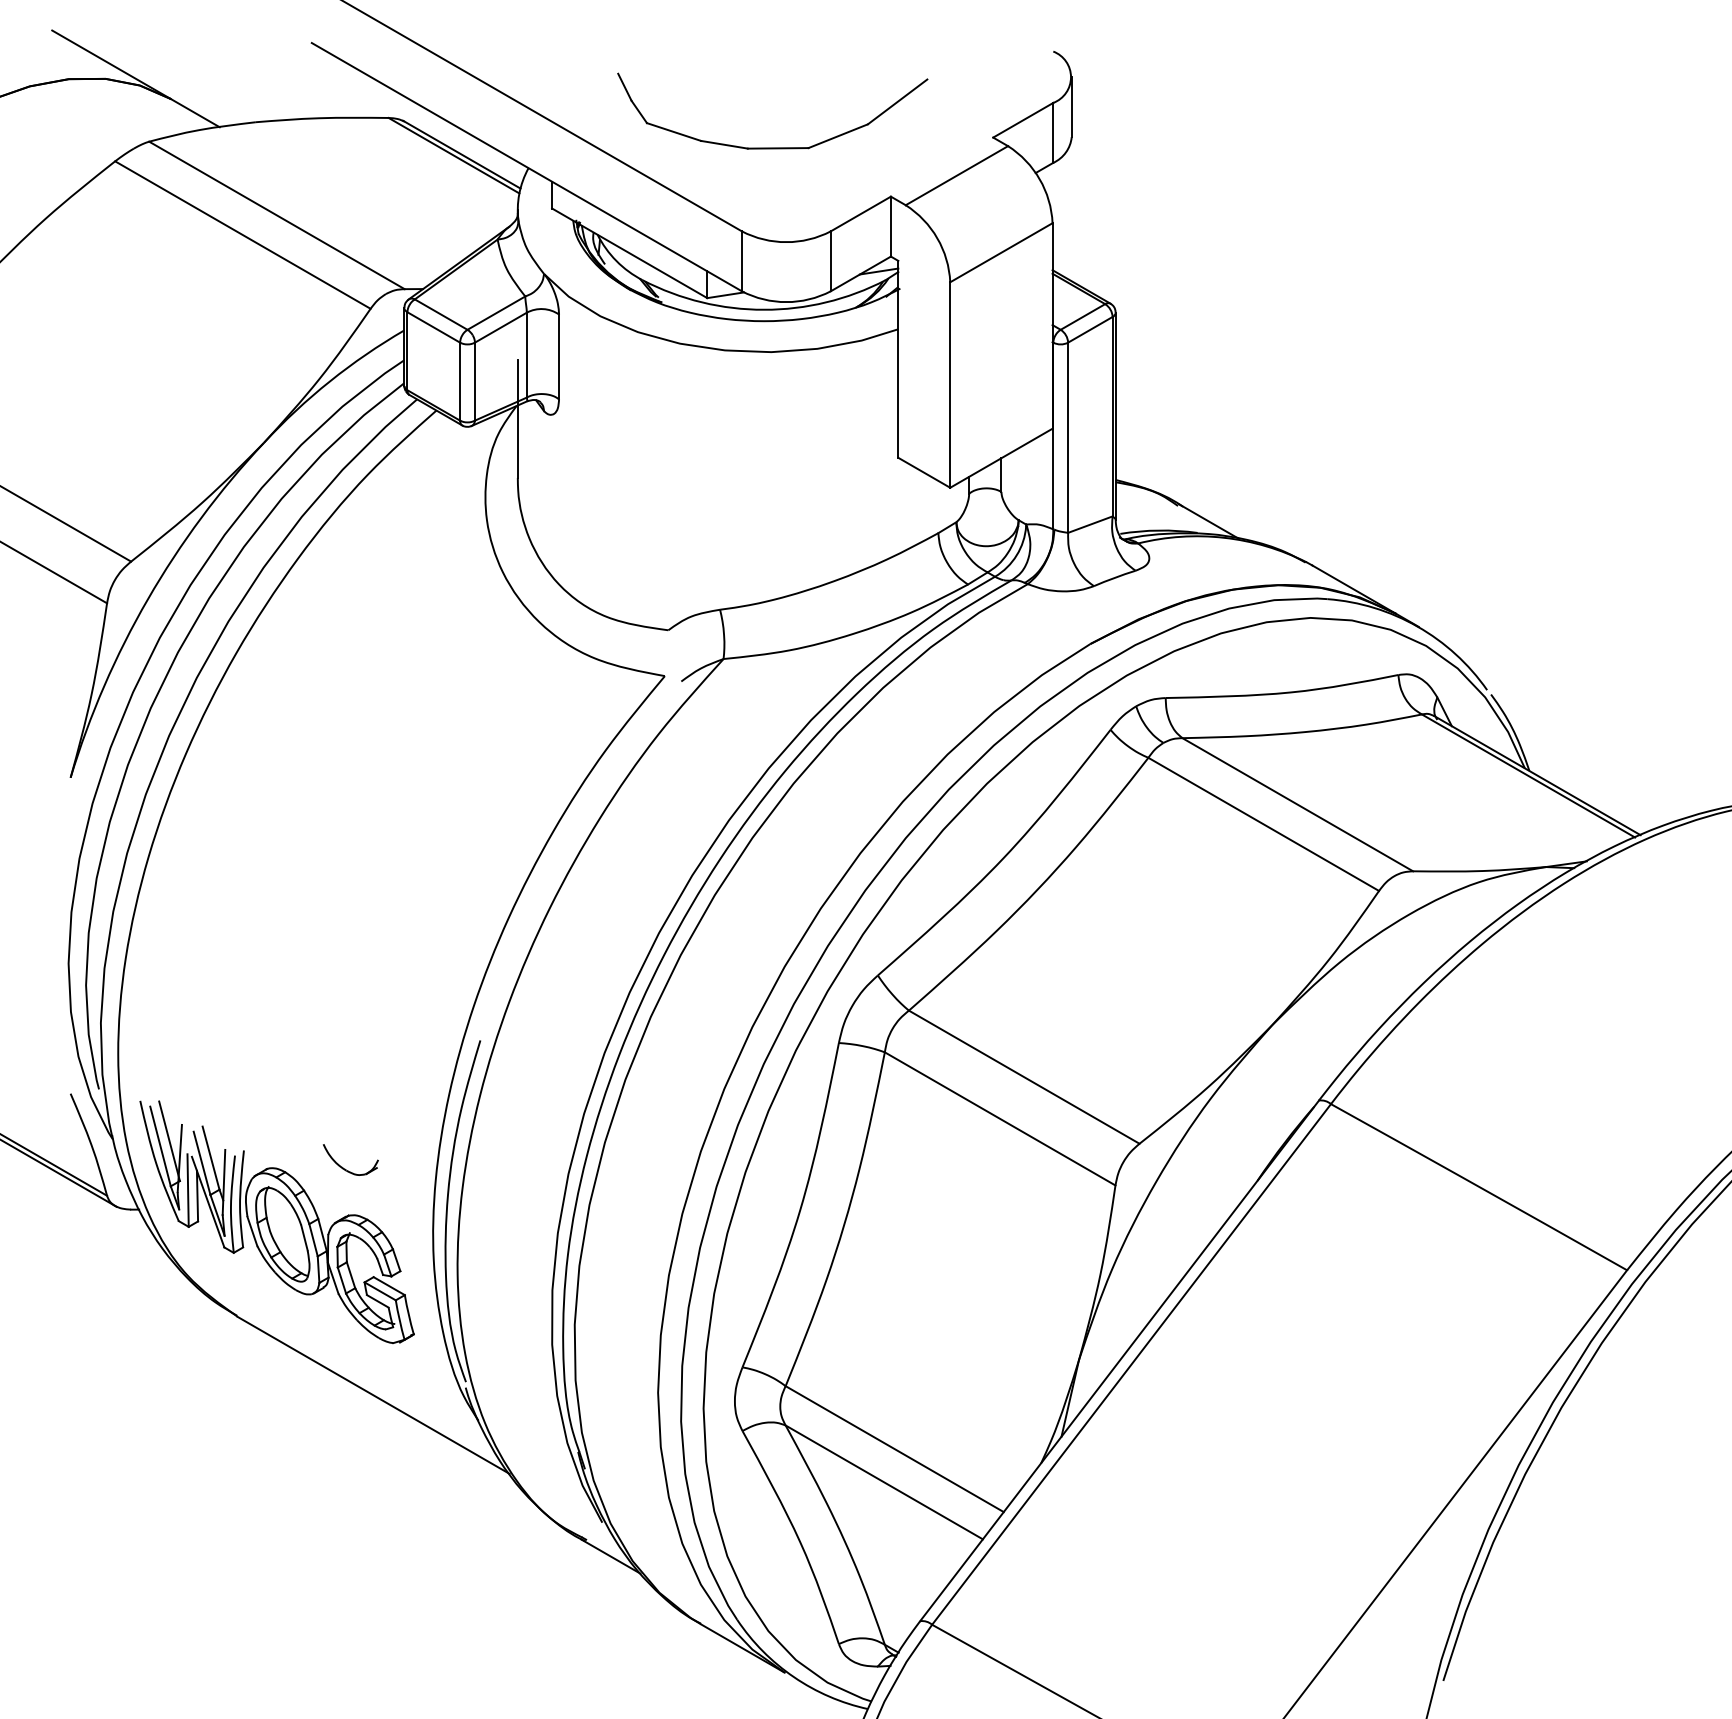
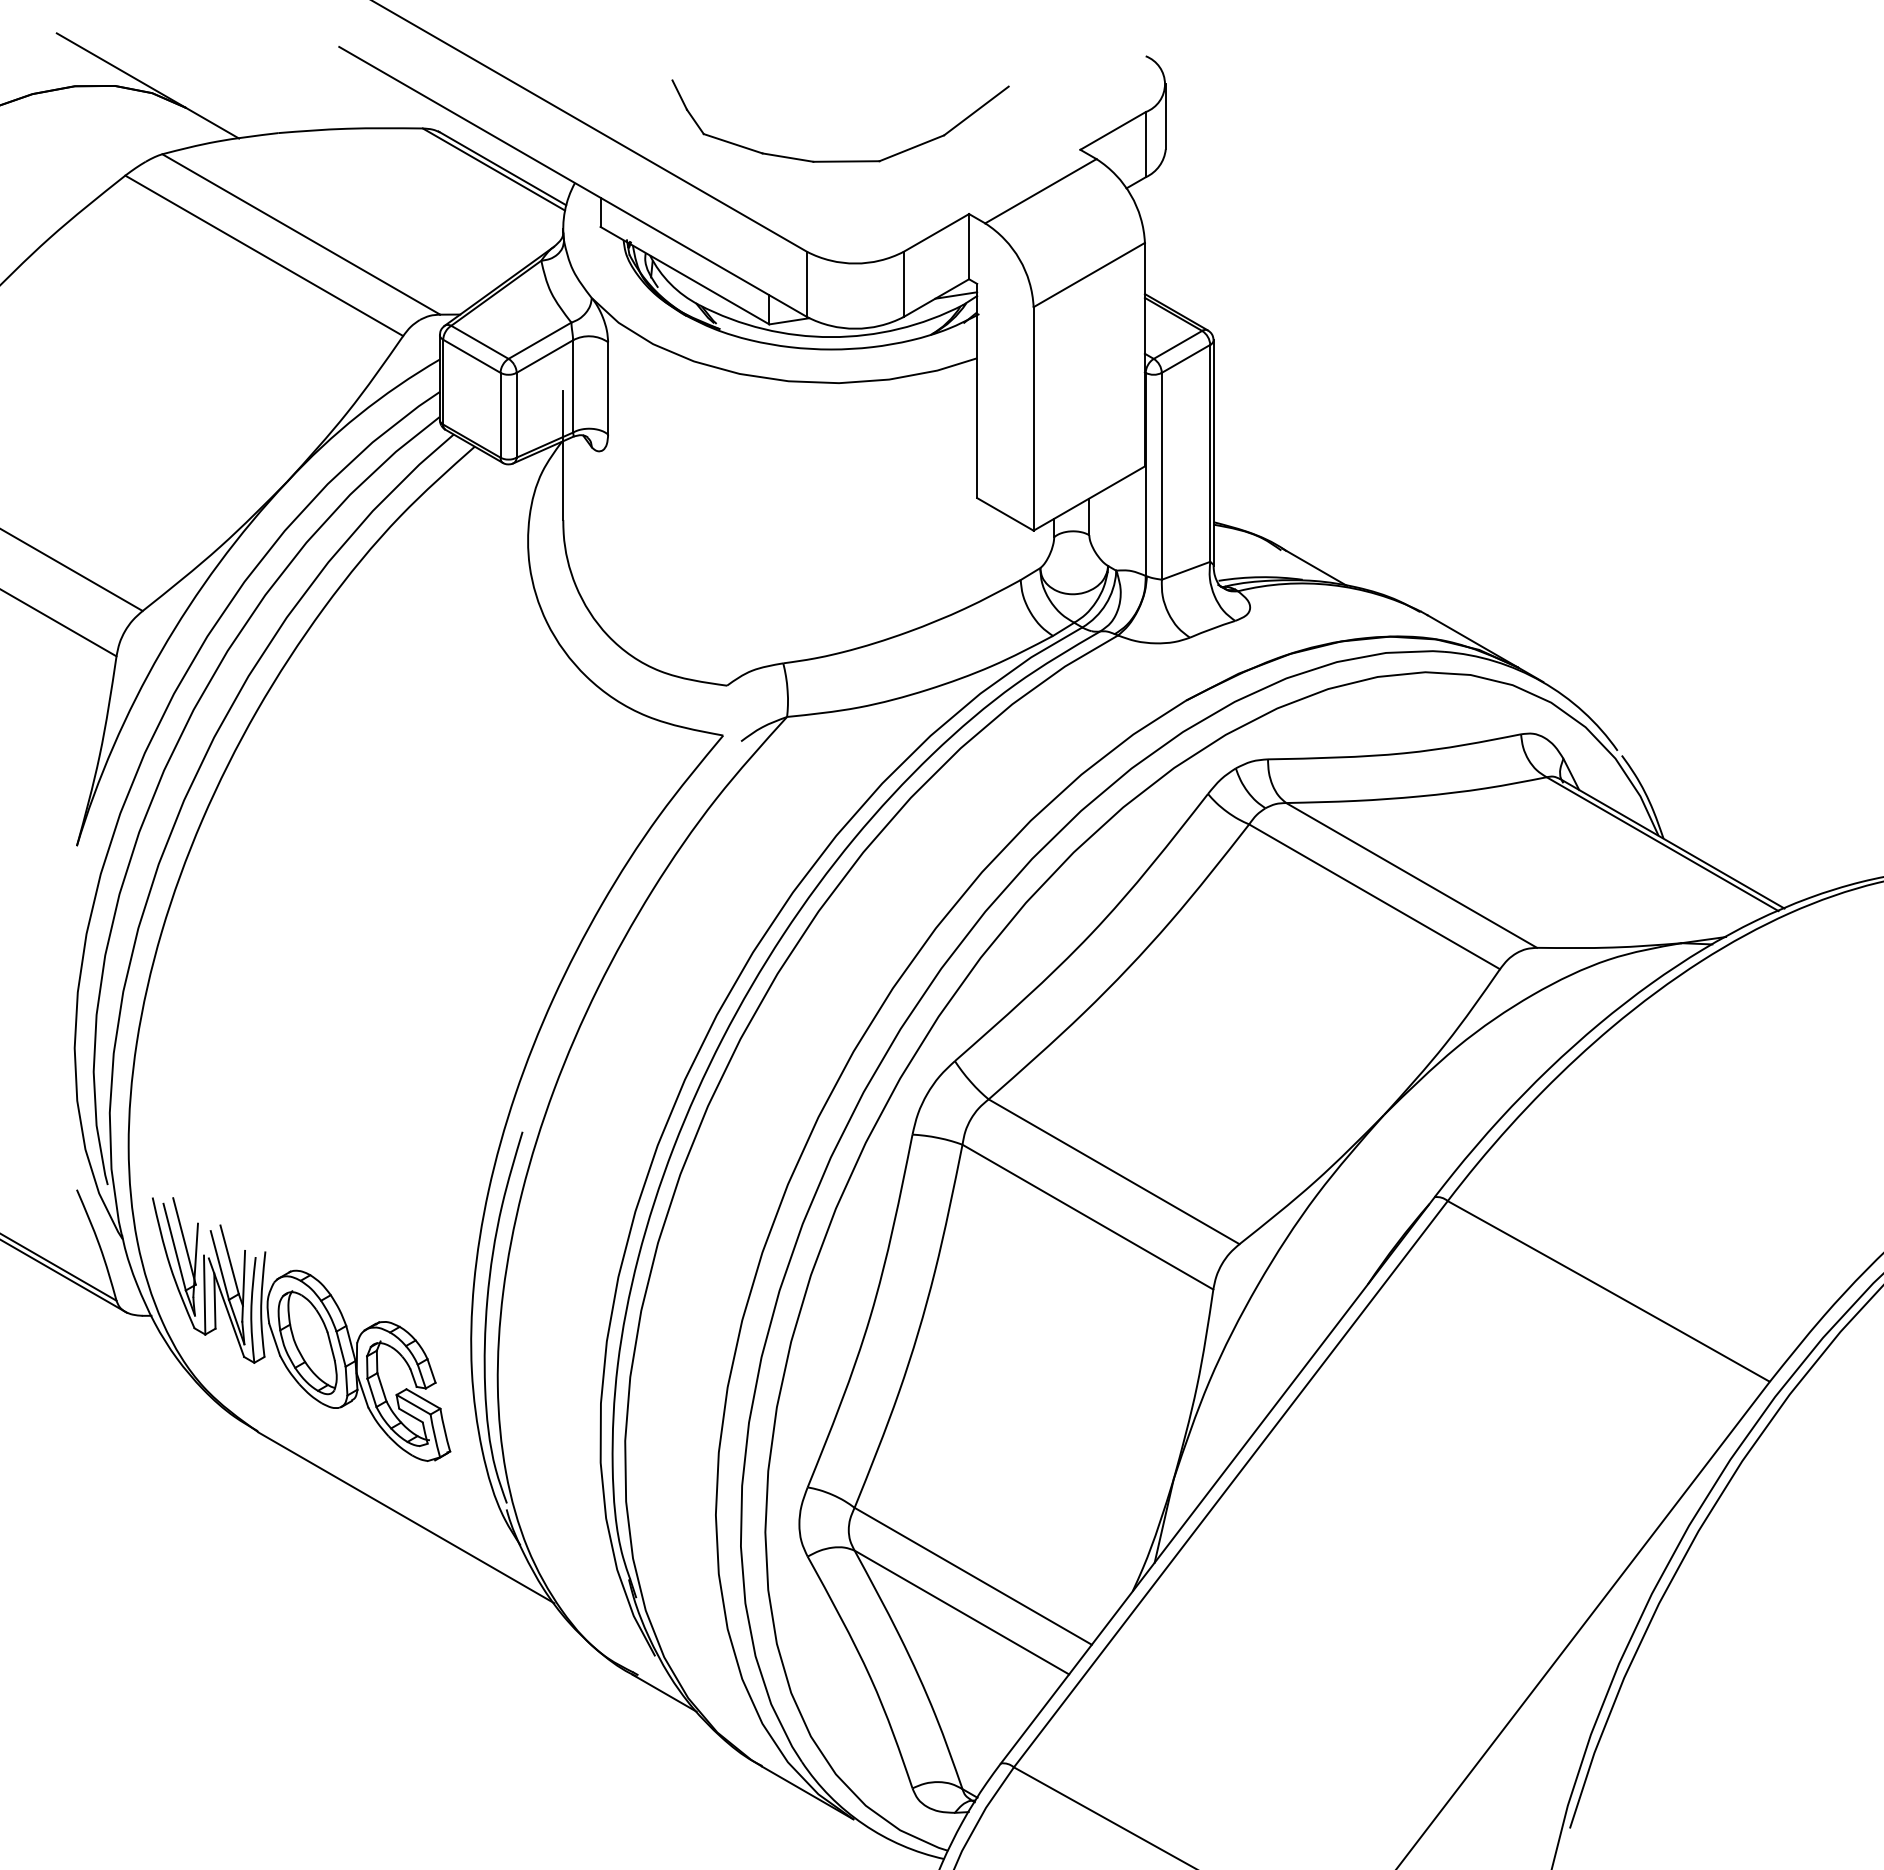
part: (344, 1167) -> (374, 1270), removed

